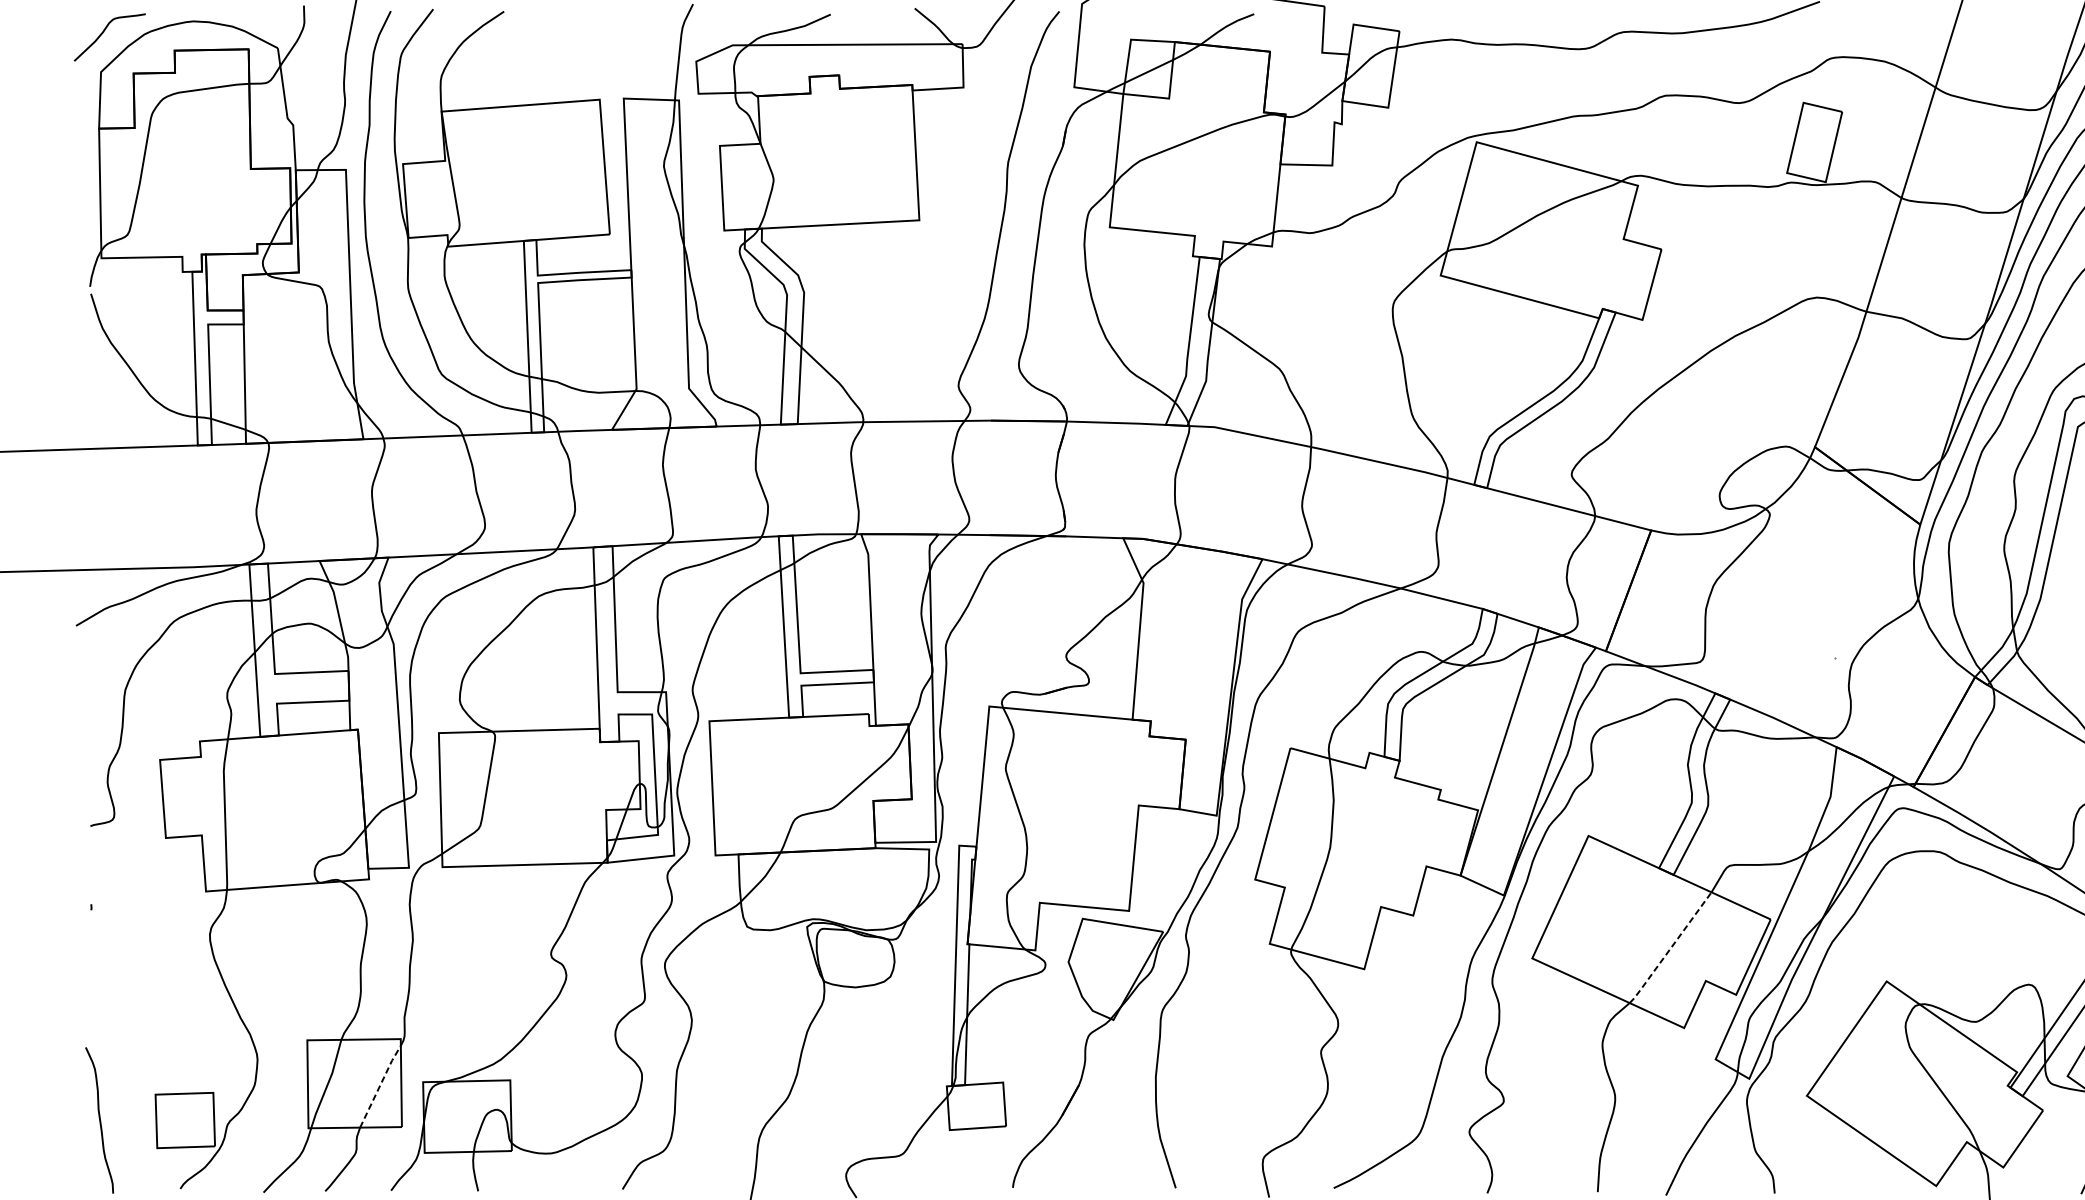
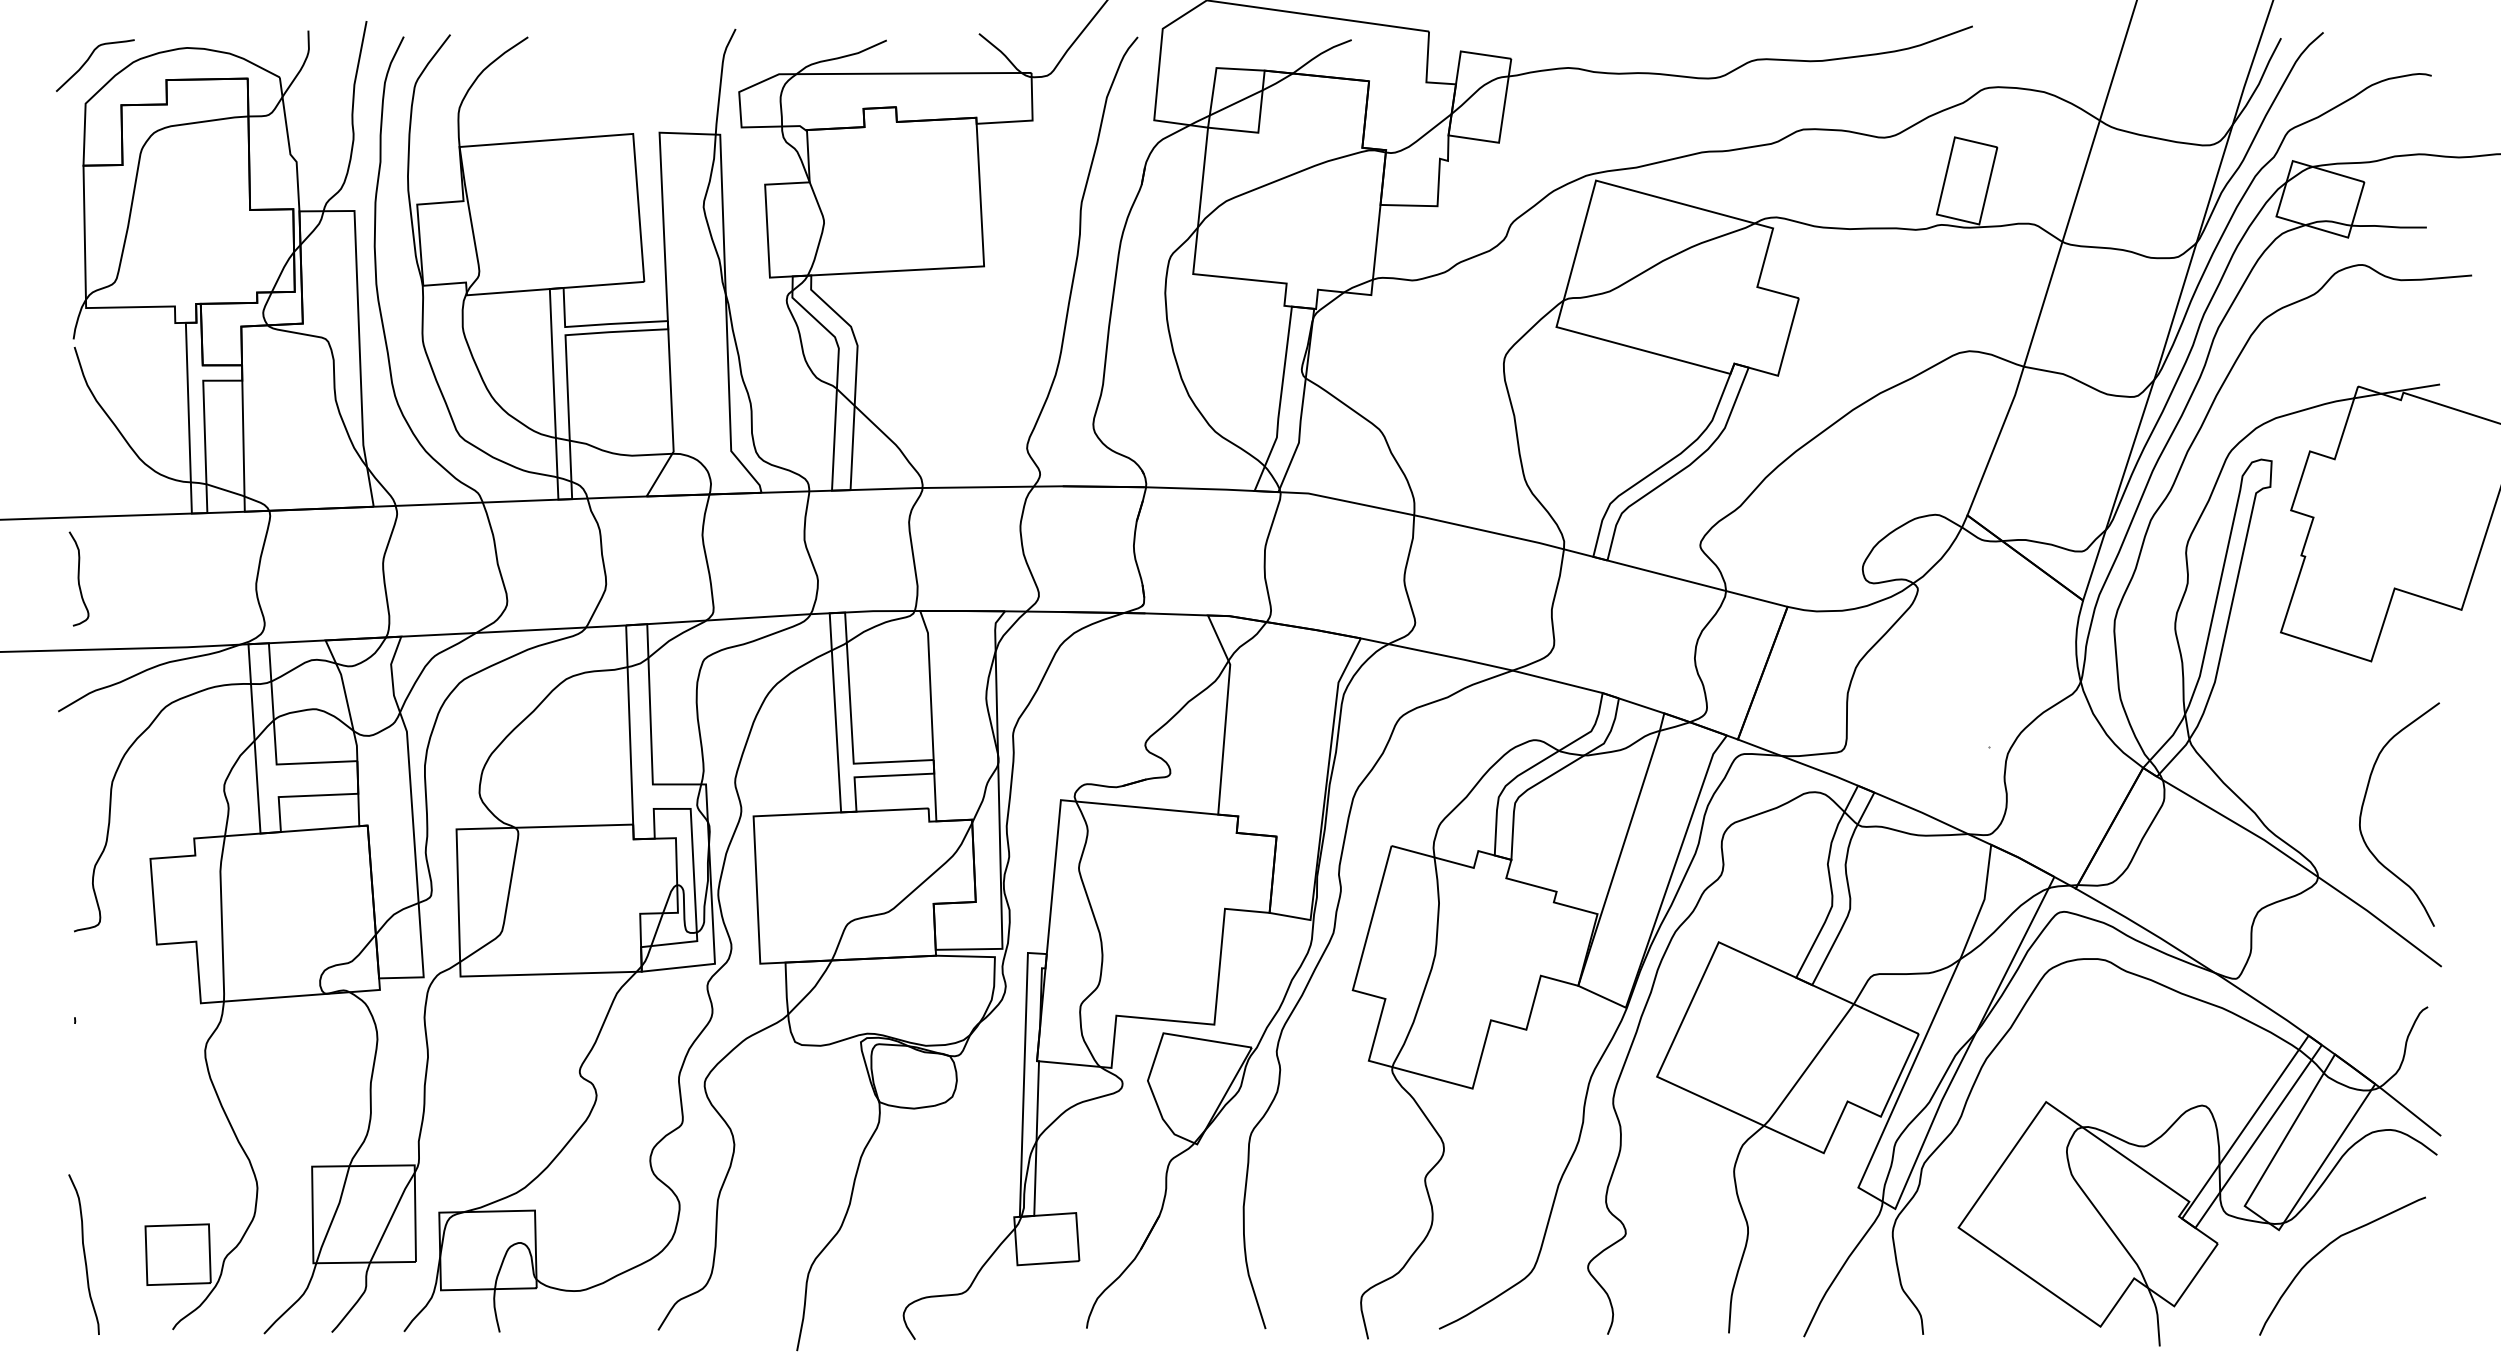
curve: (94, 504) -> (78, 578), added
line: (1670, 949) -> (1808, 1066), dashed -> solid
line: (379, 1085) -> (391, 1216), dashed -> solid

